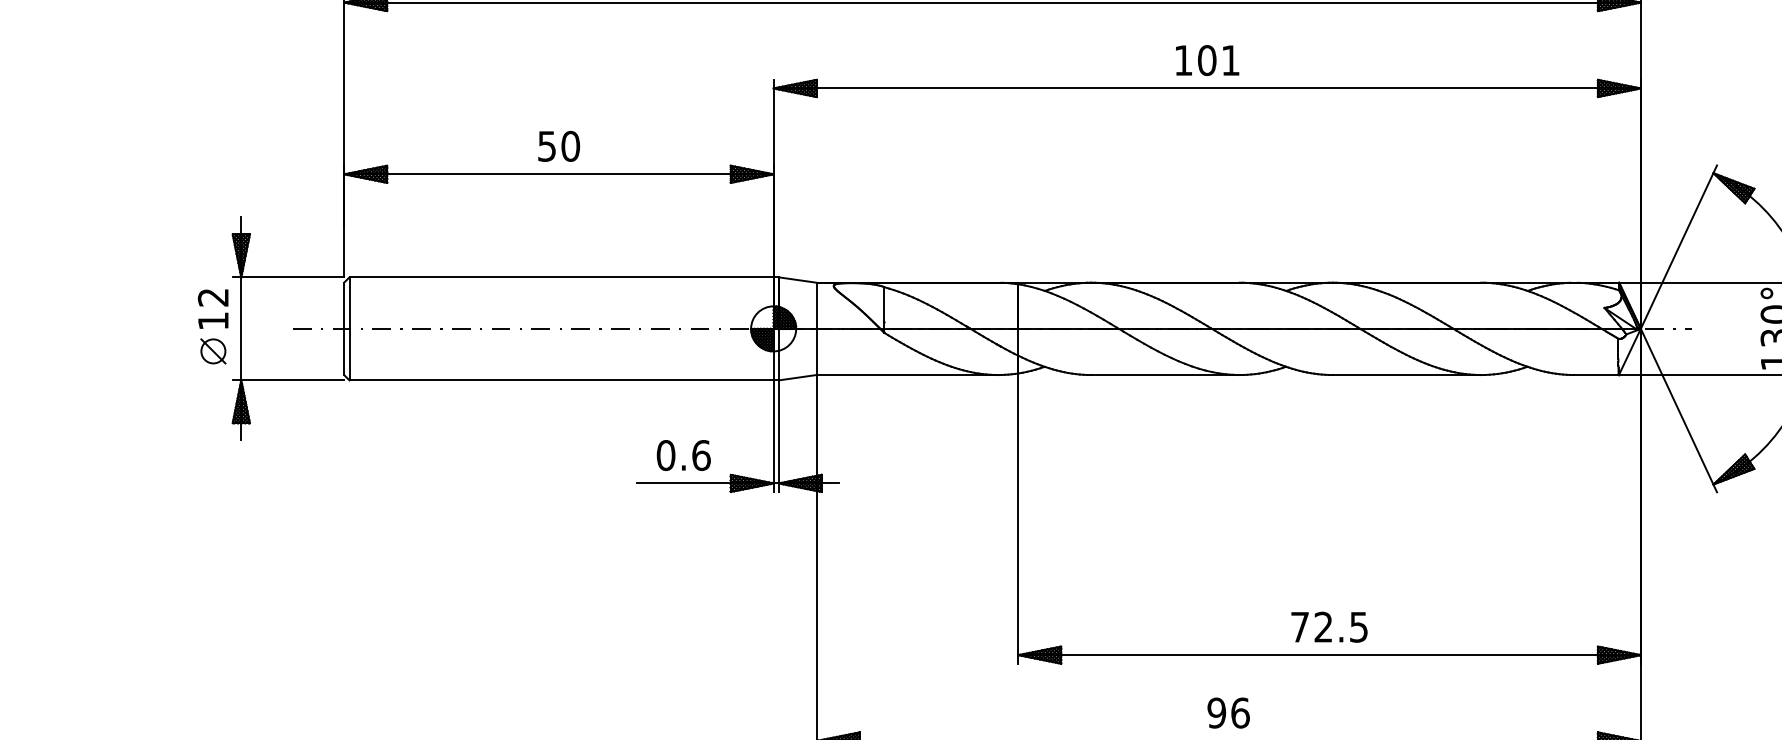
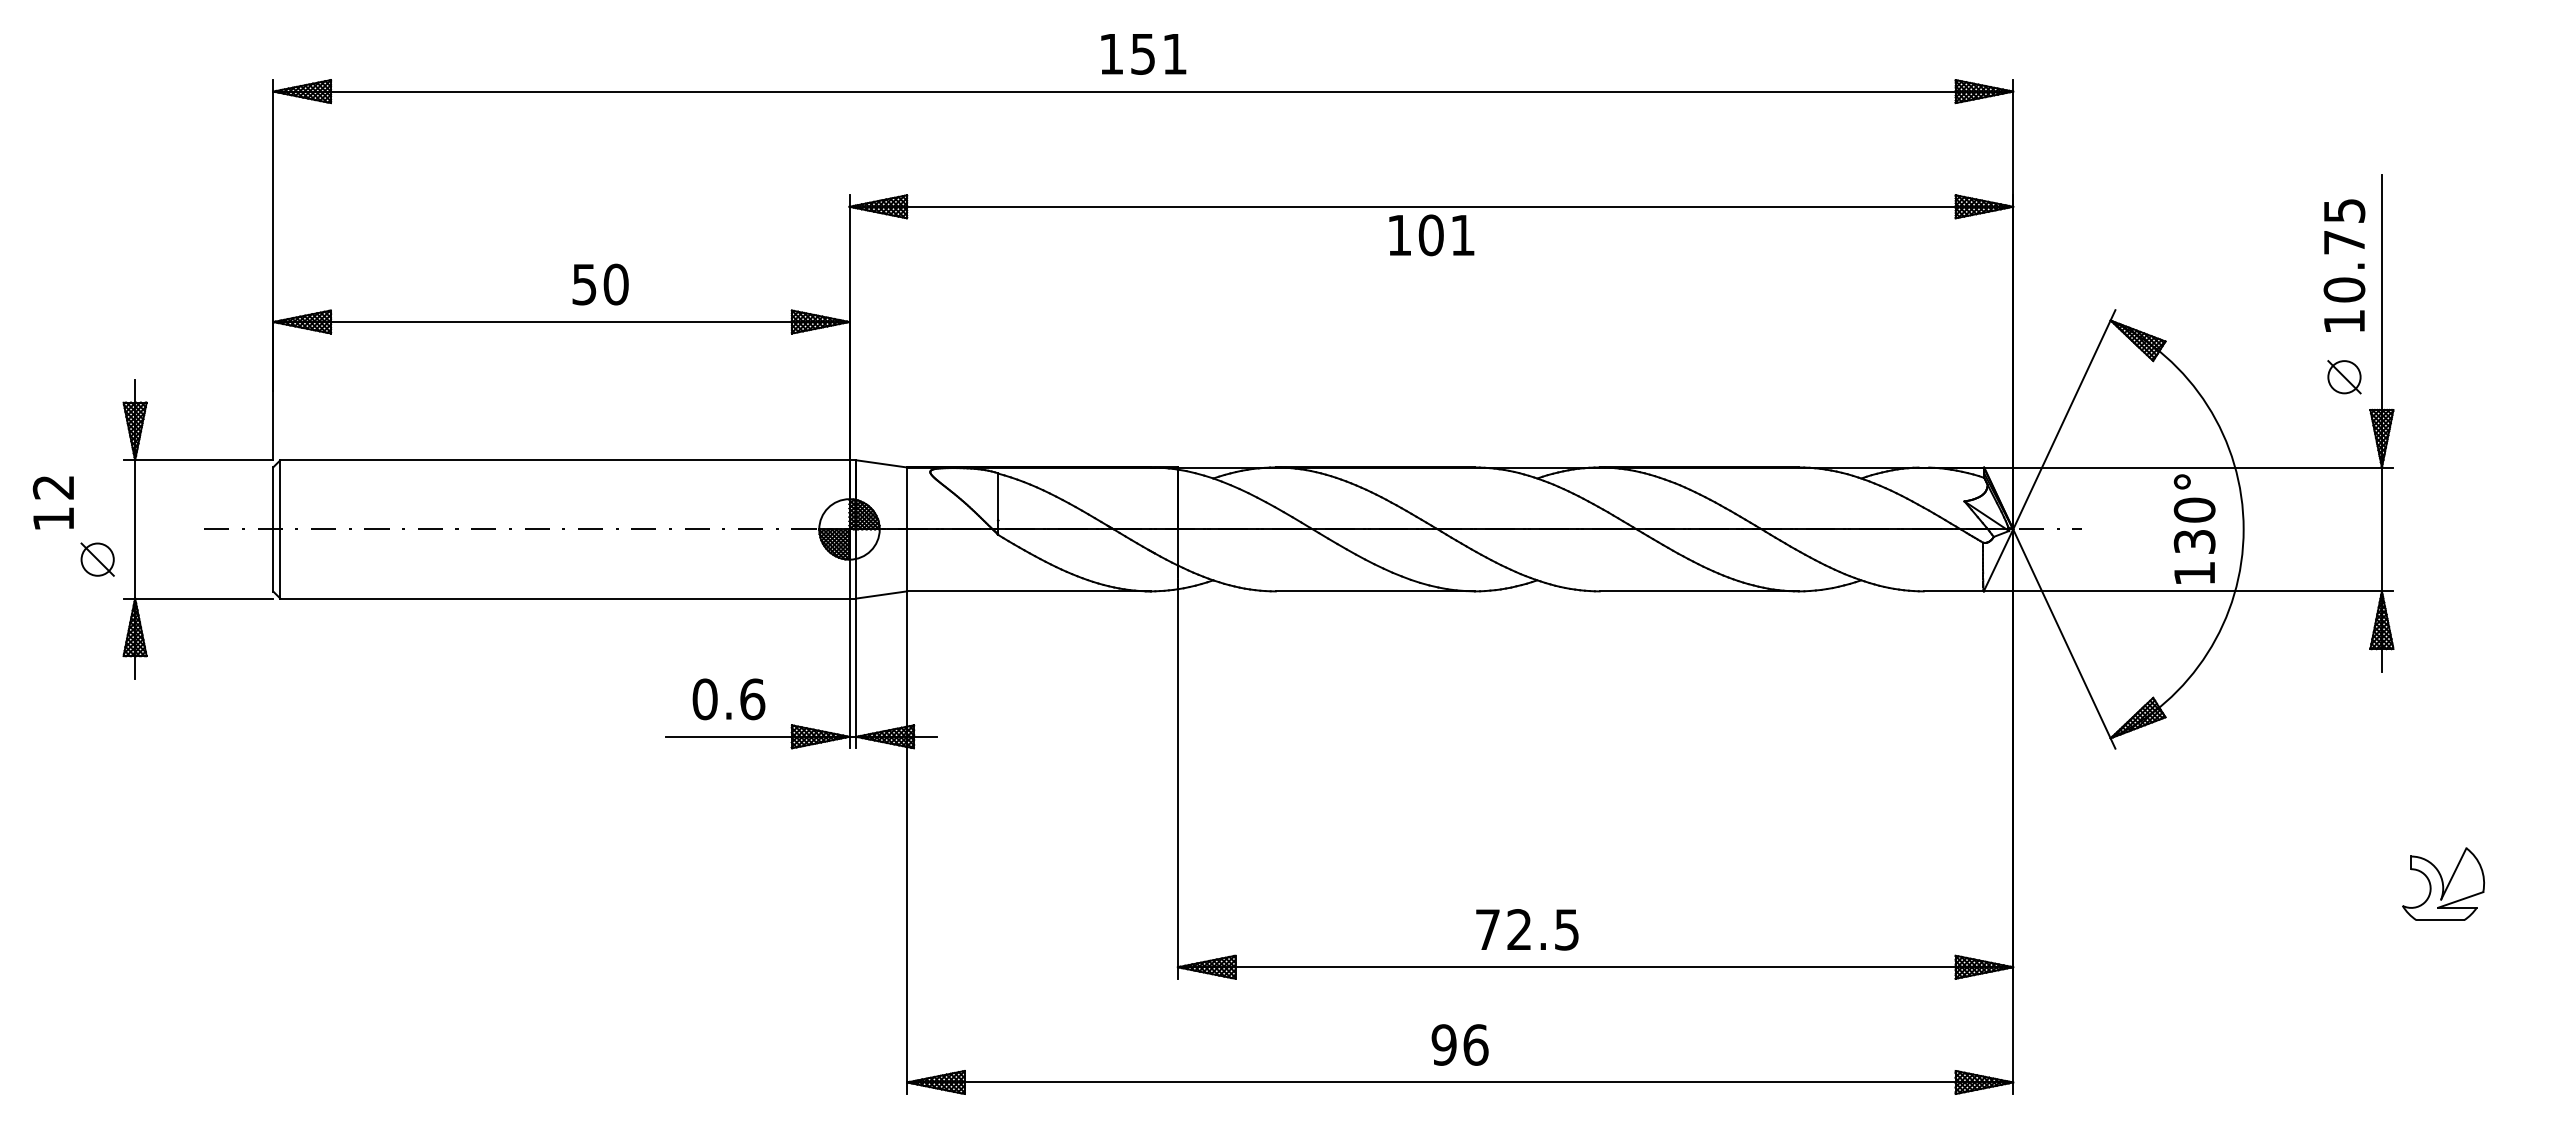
text: (1207, 60) -> (1431, 235), moved
text: (559, 146) -> (600, 284), moved
text: (212, 308) -> (52, 502), moved
text: (1329, 627) -> (1527, 929), moved

